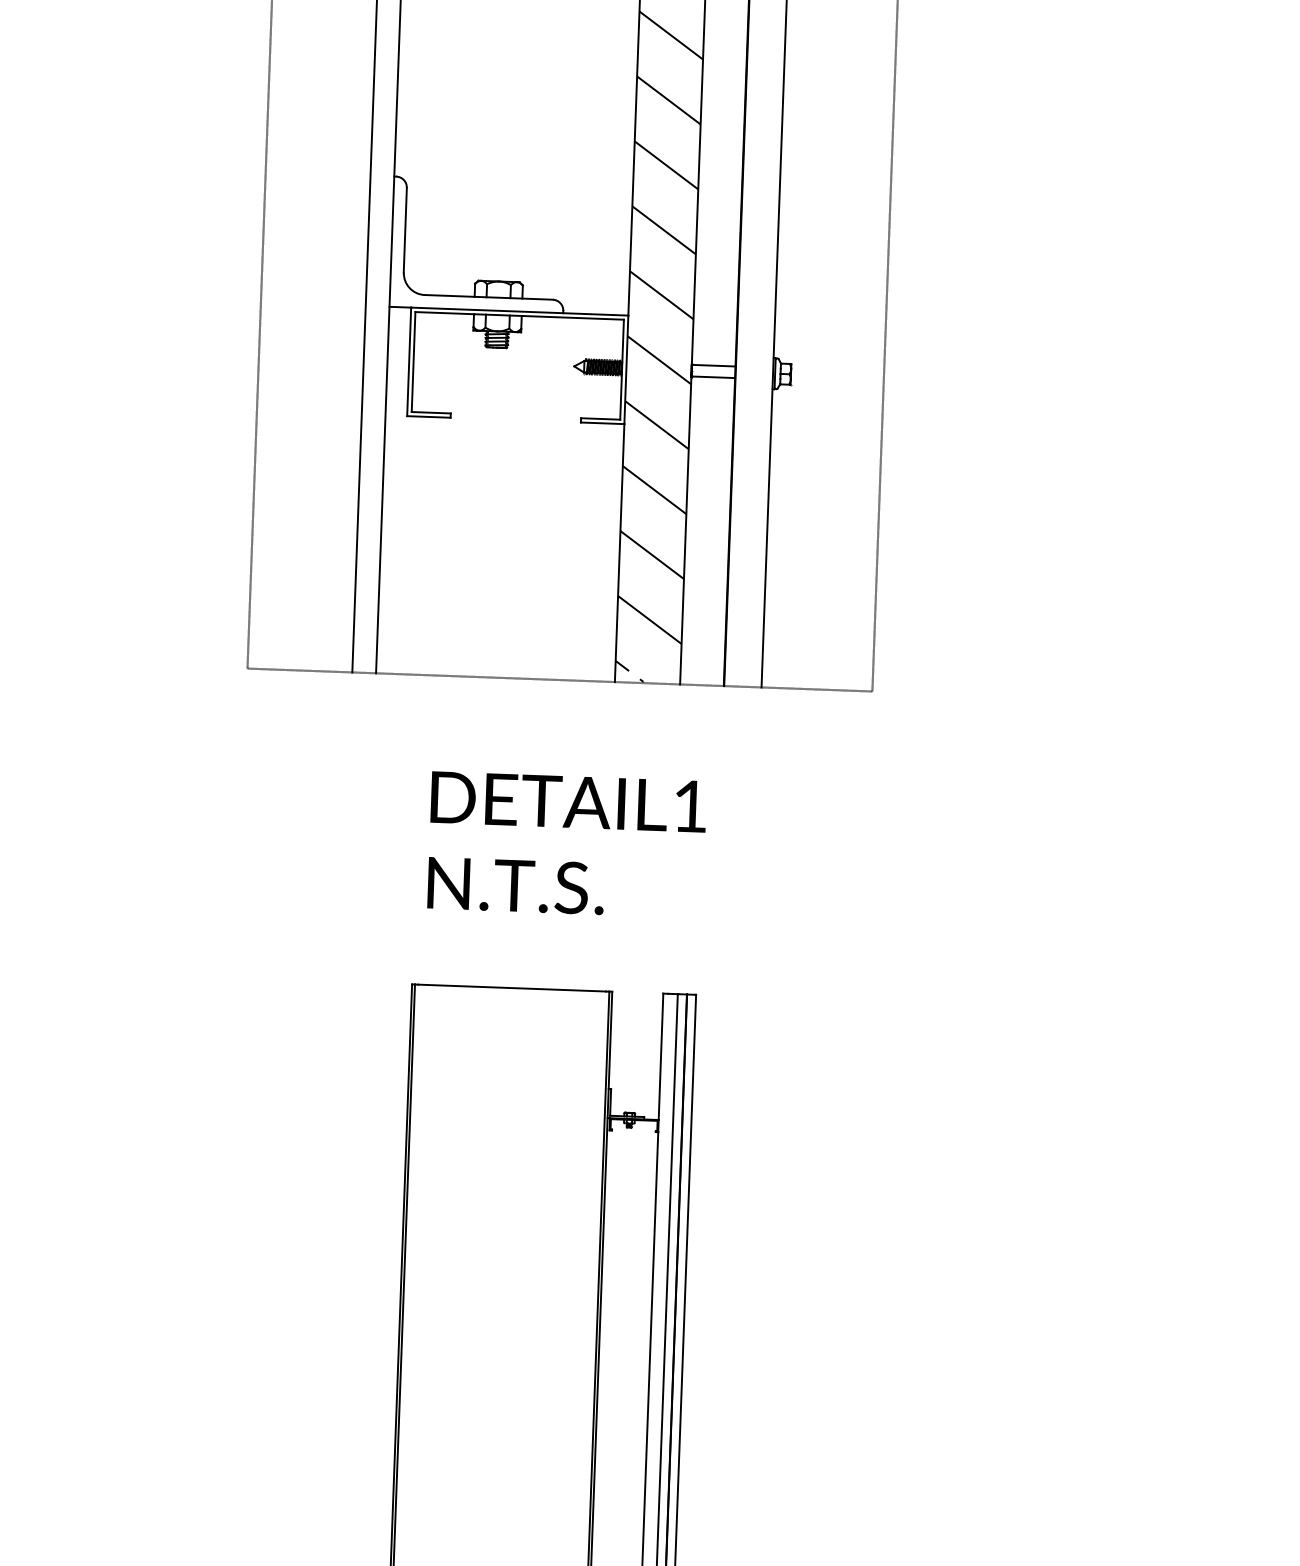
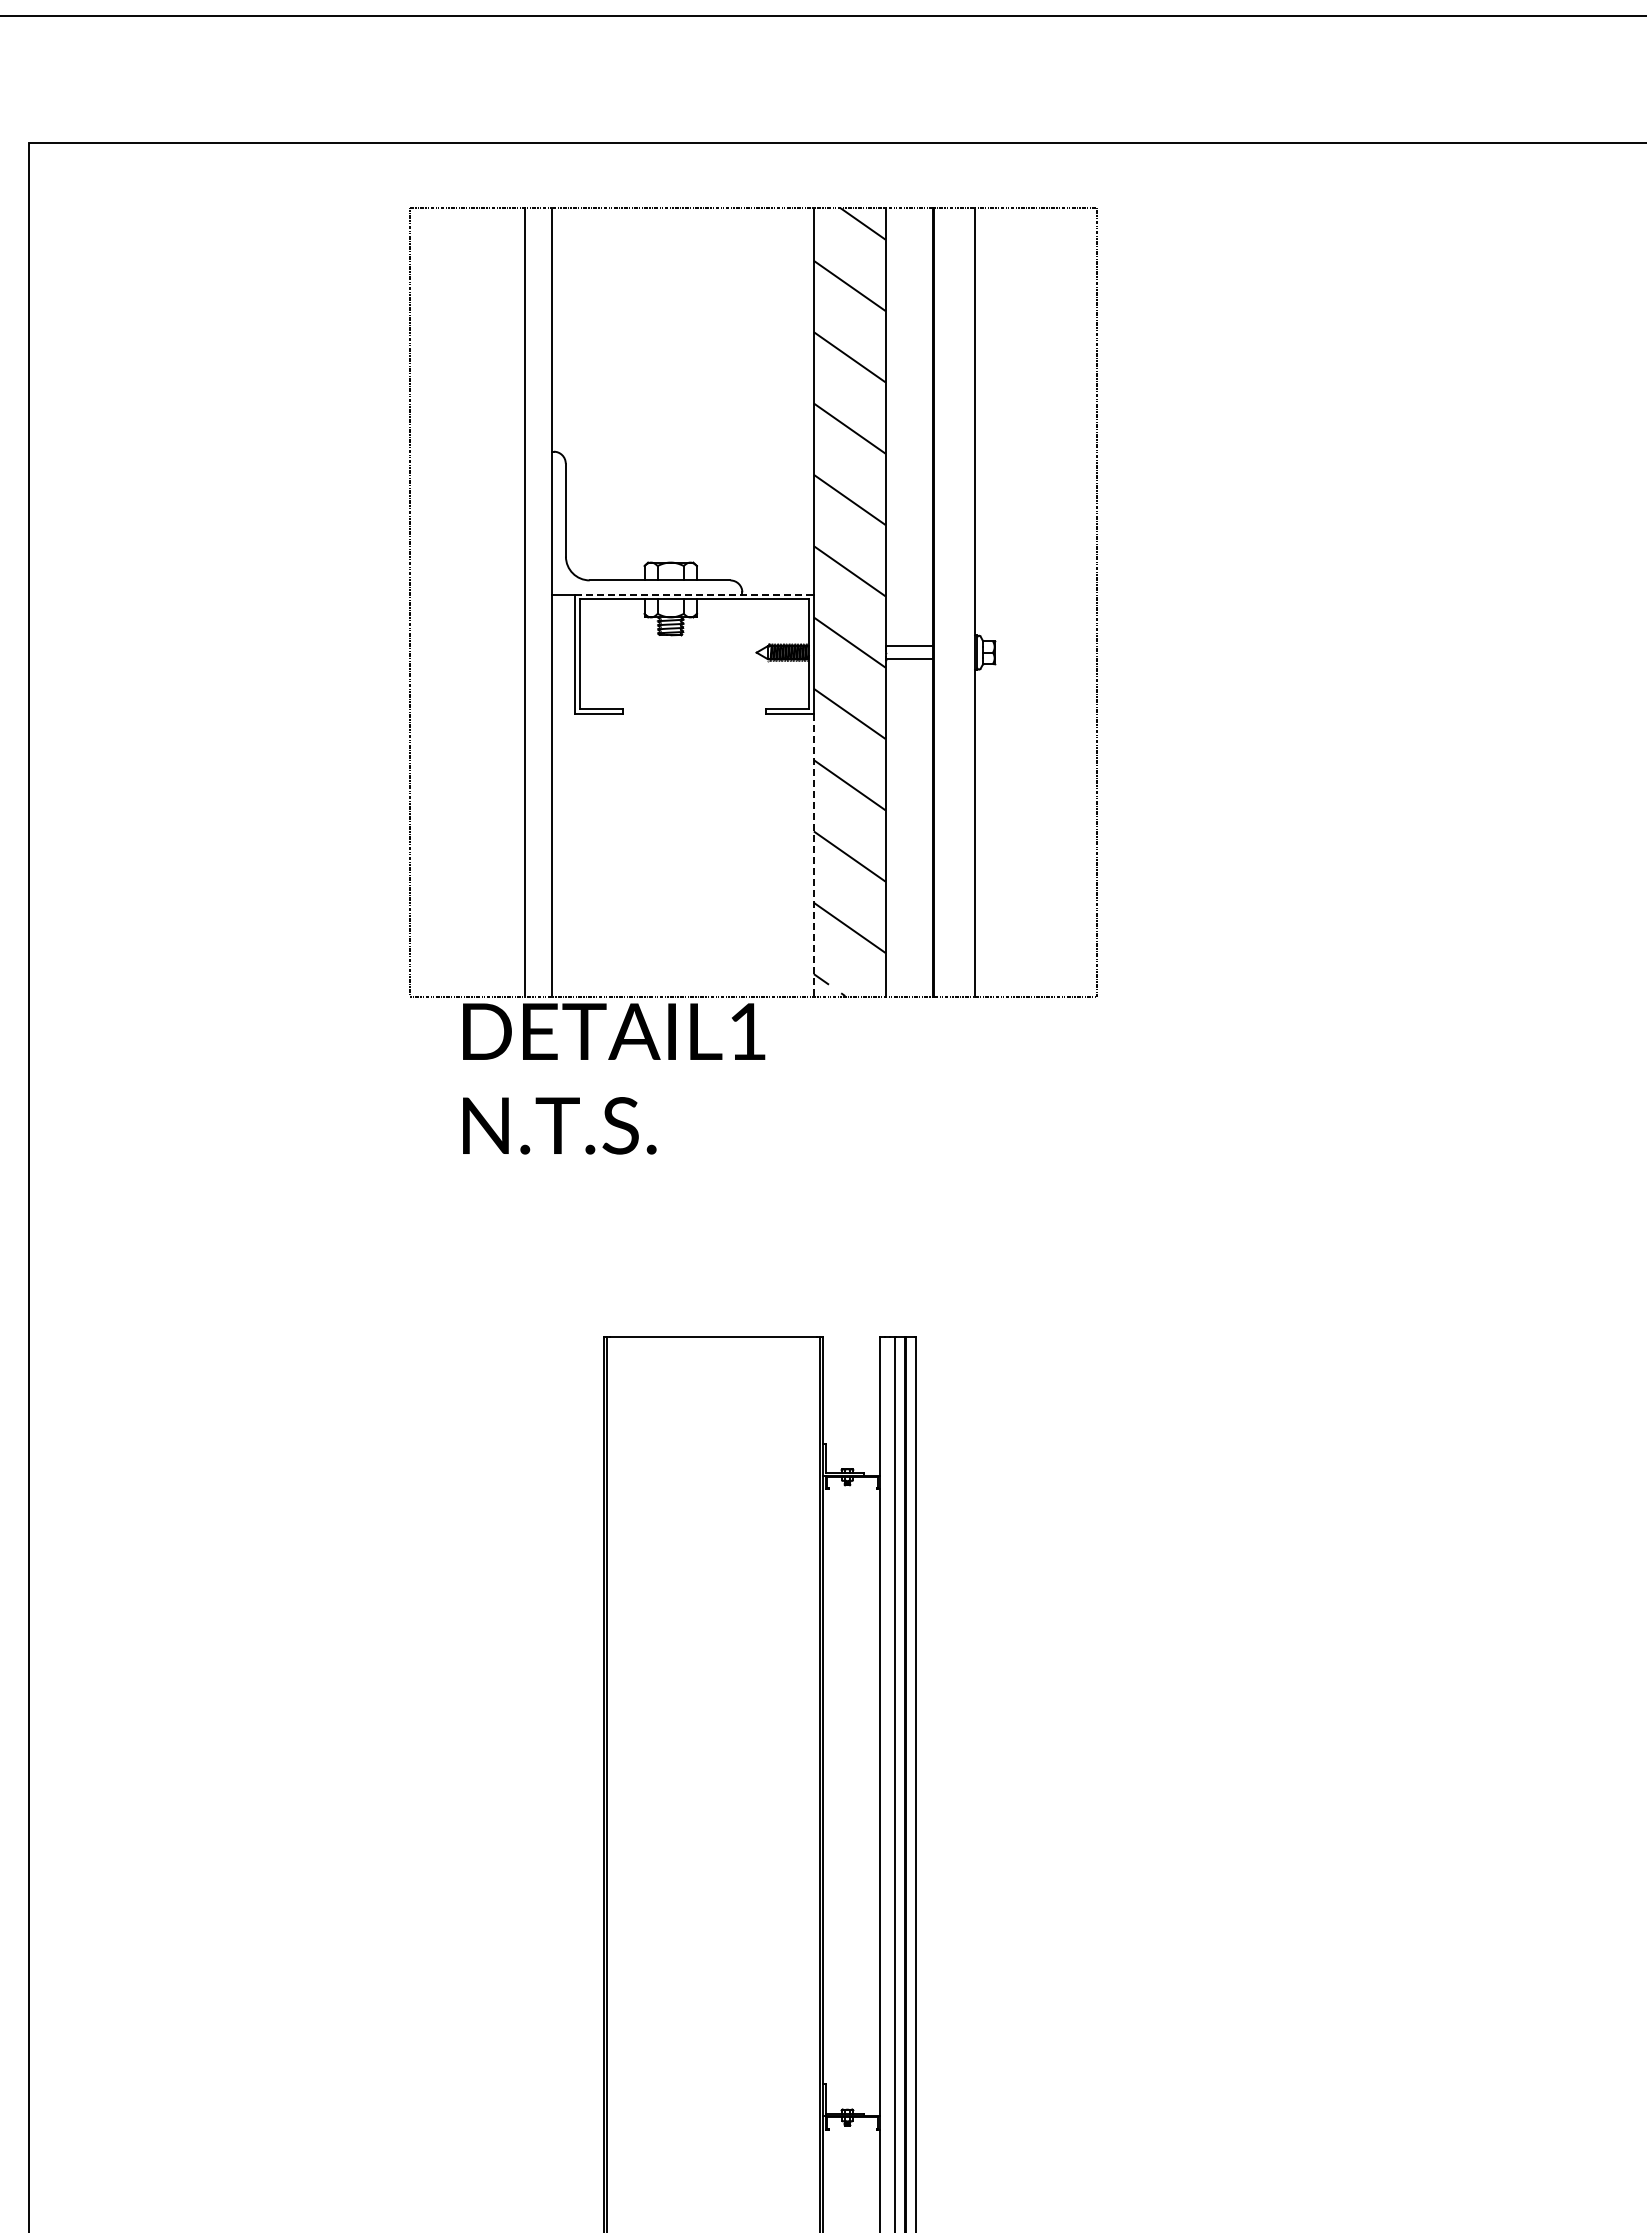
line: (520, 311) -> (695, 594), solid -> dashed
line: (619, 552) -> (813, 855), solid -> dashed
text: (567, 844) -> (614, 1078), moved

